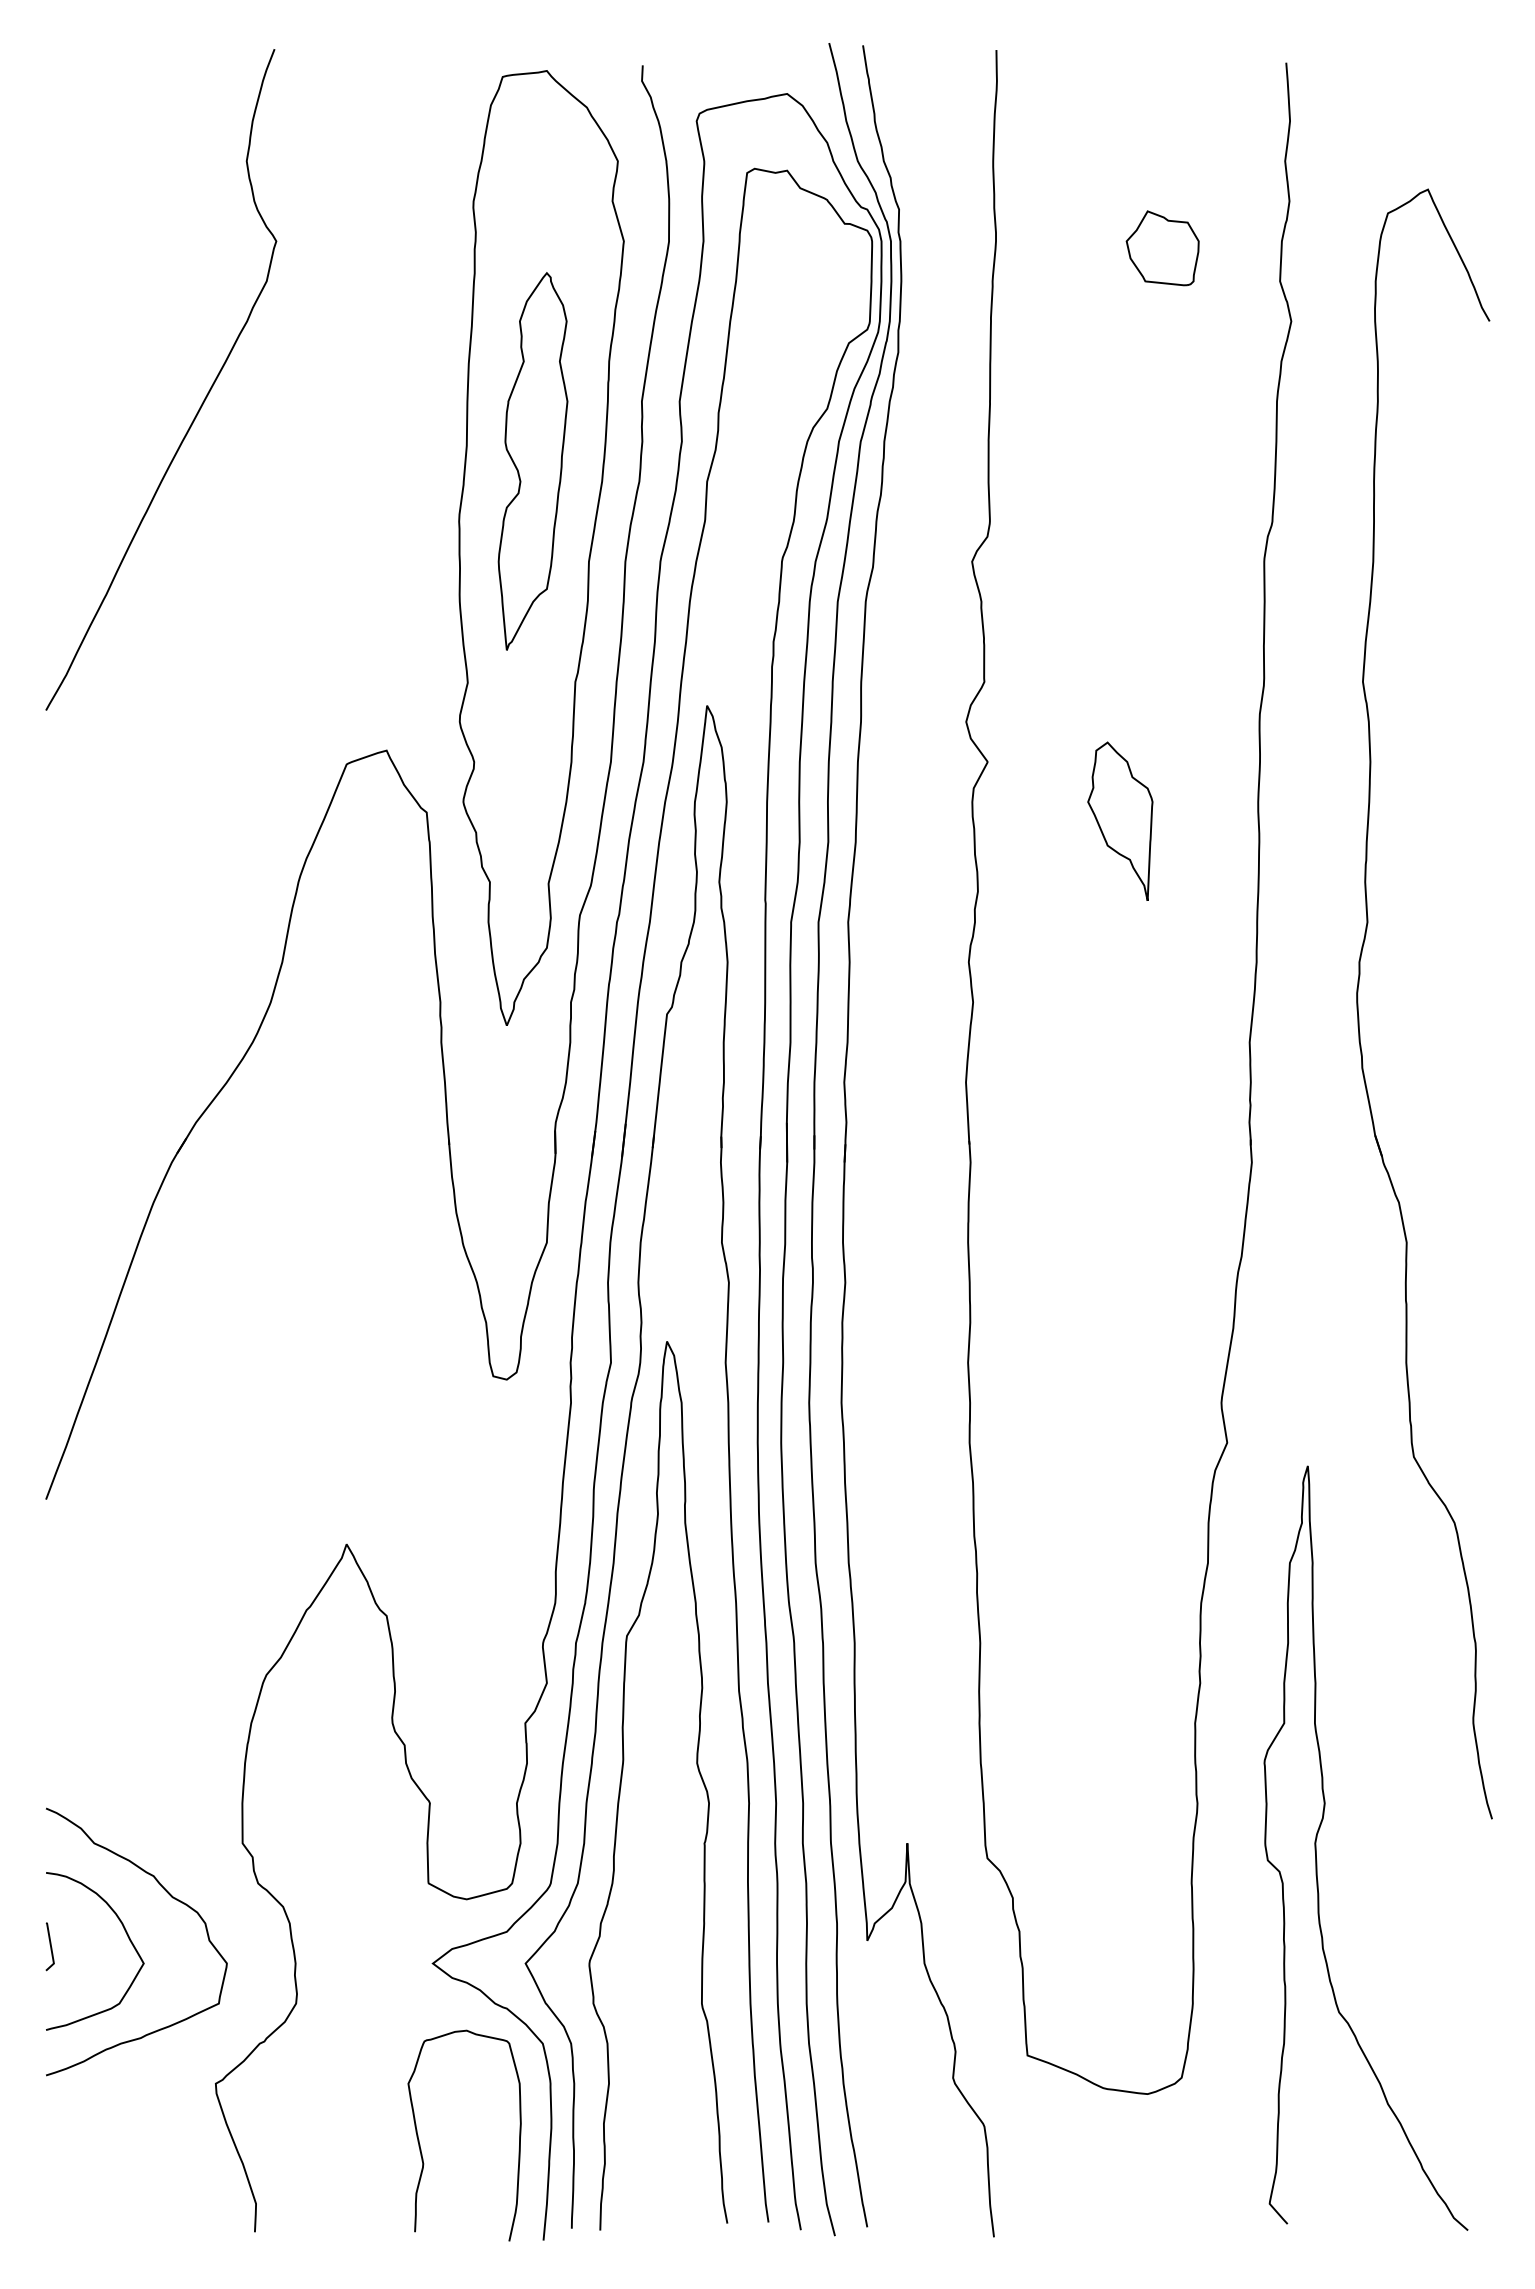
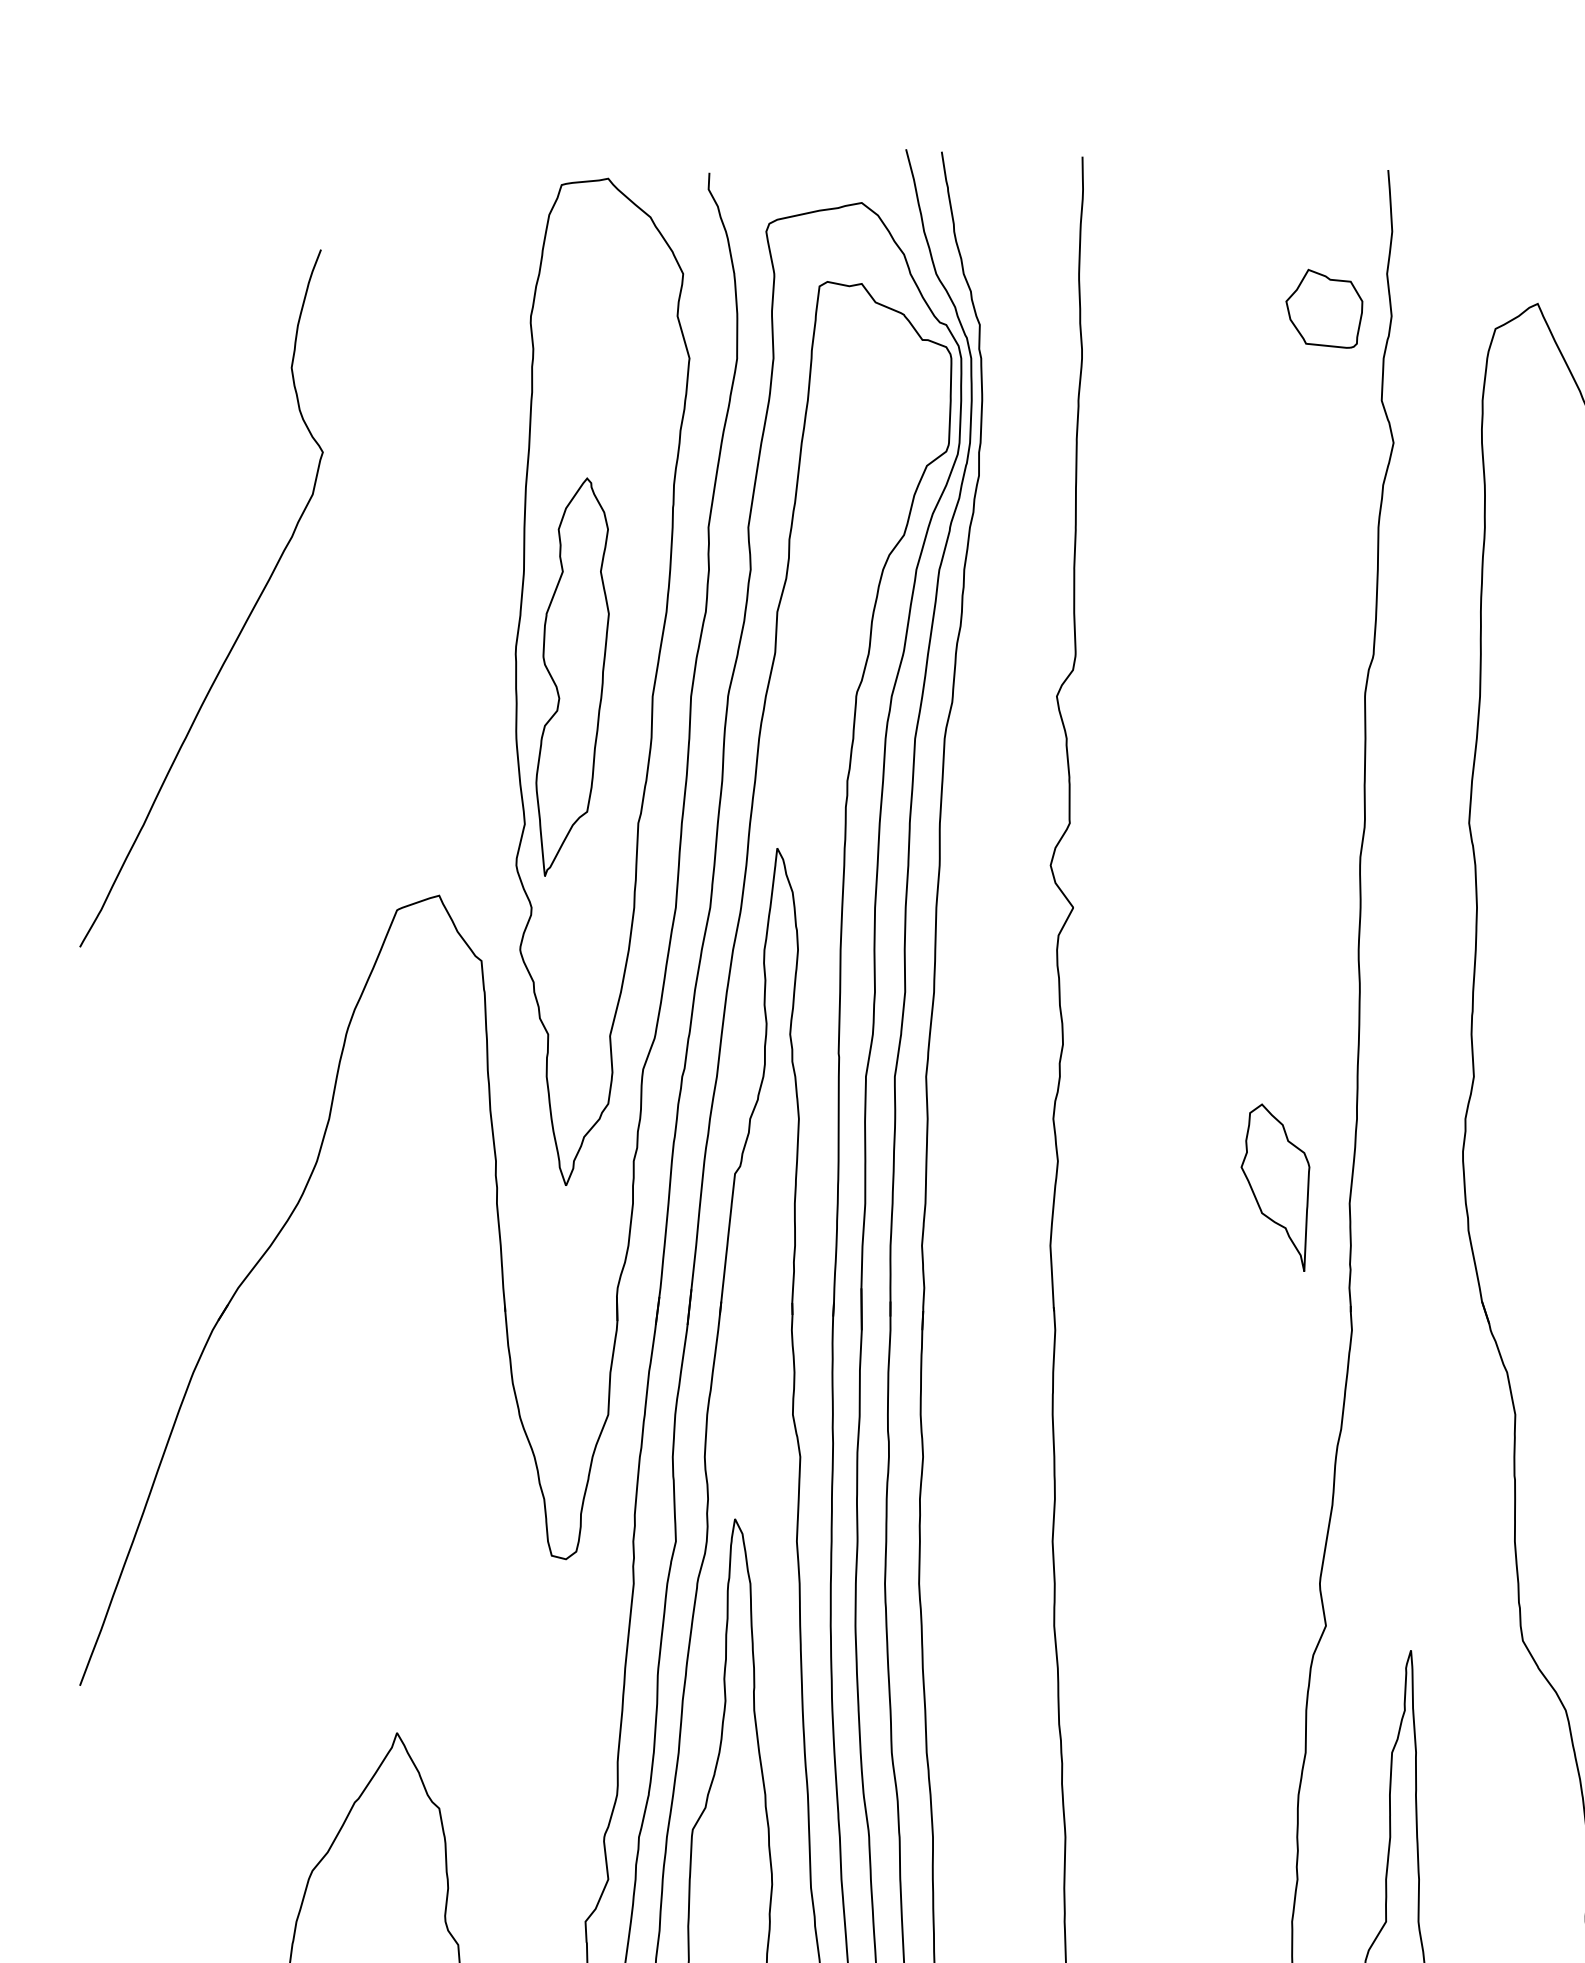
part: (1162, 248) -> (1324, 309), moved
curve: (201, 403) -> (243, 623), moved
part: (532, 461) -> (572, 677), moved
part: (1120, 820) -> (1275, 1186), moved

